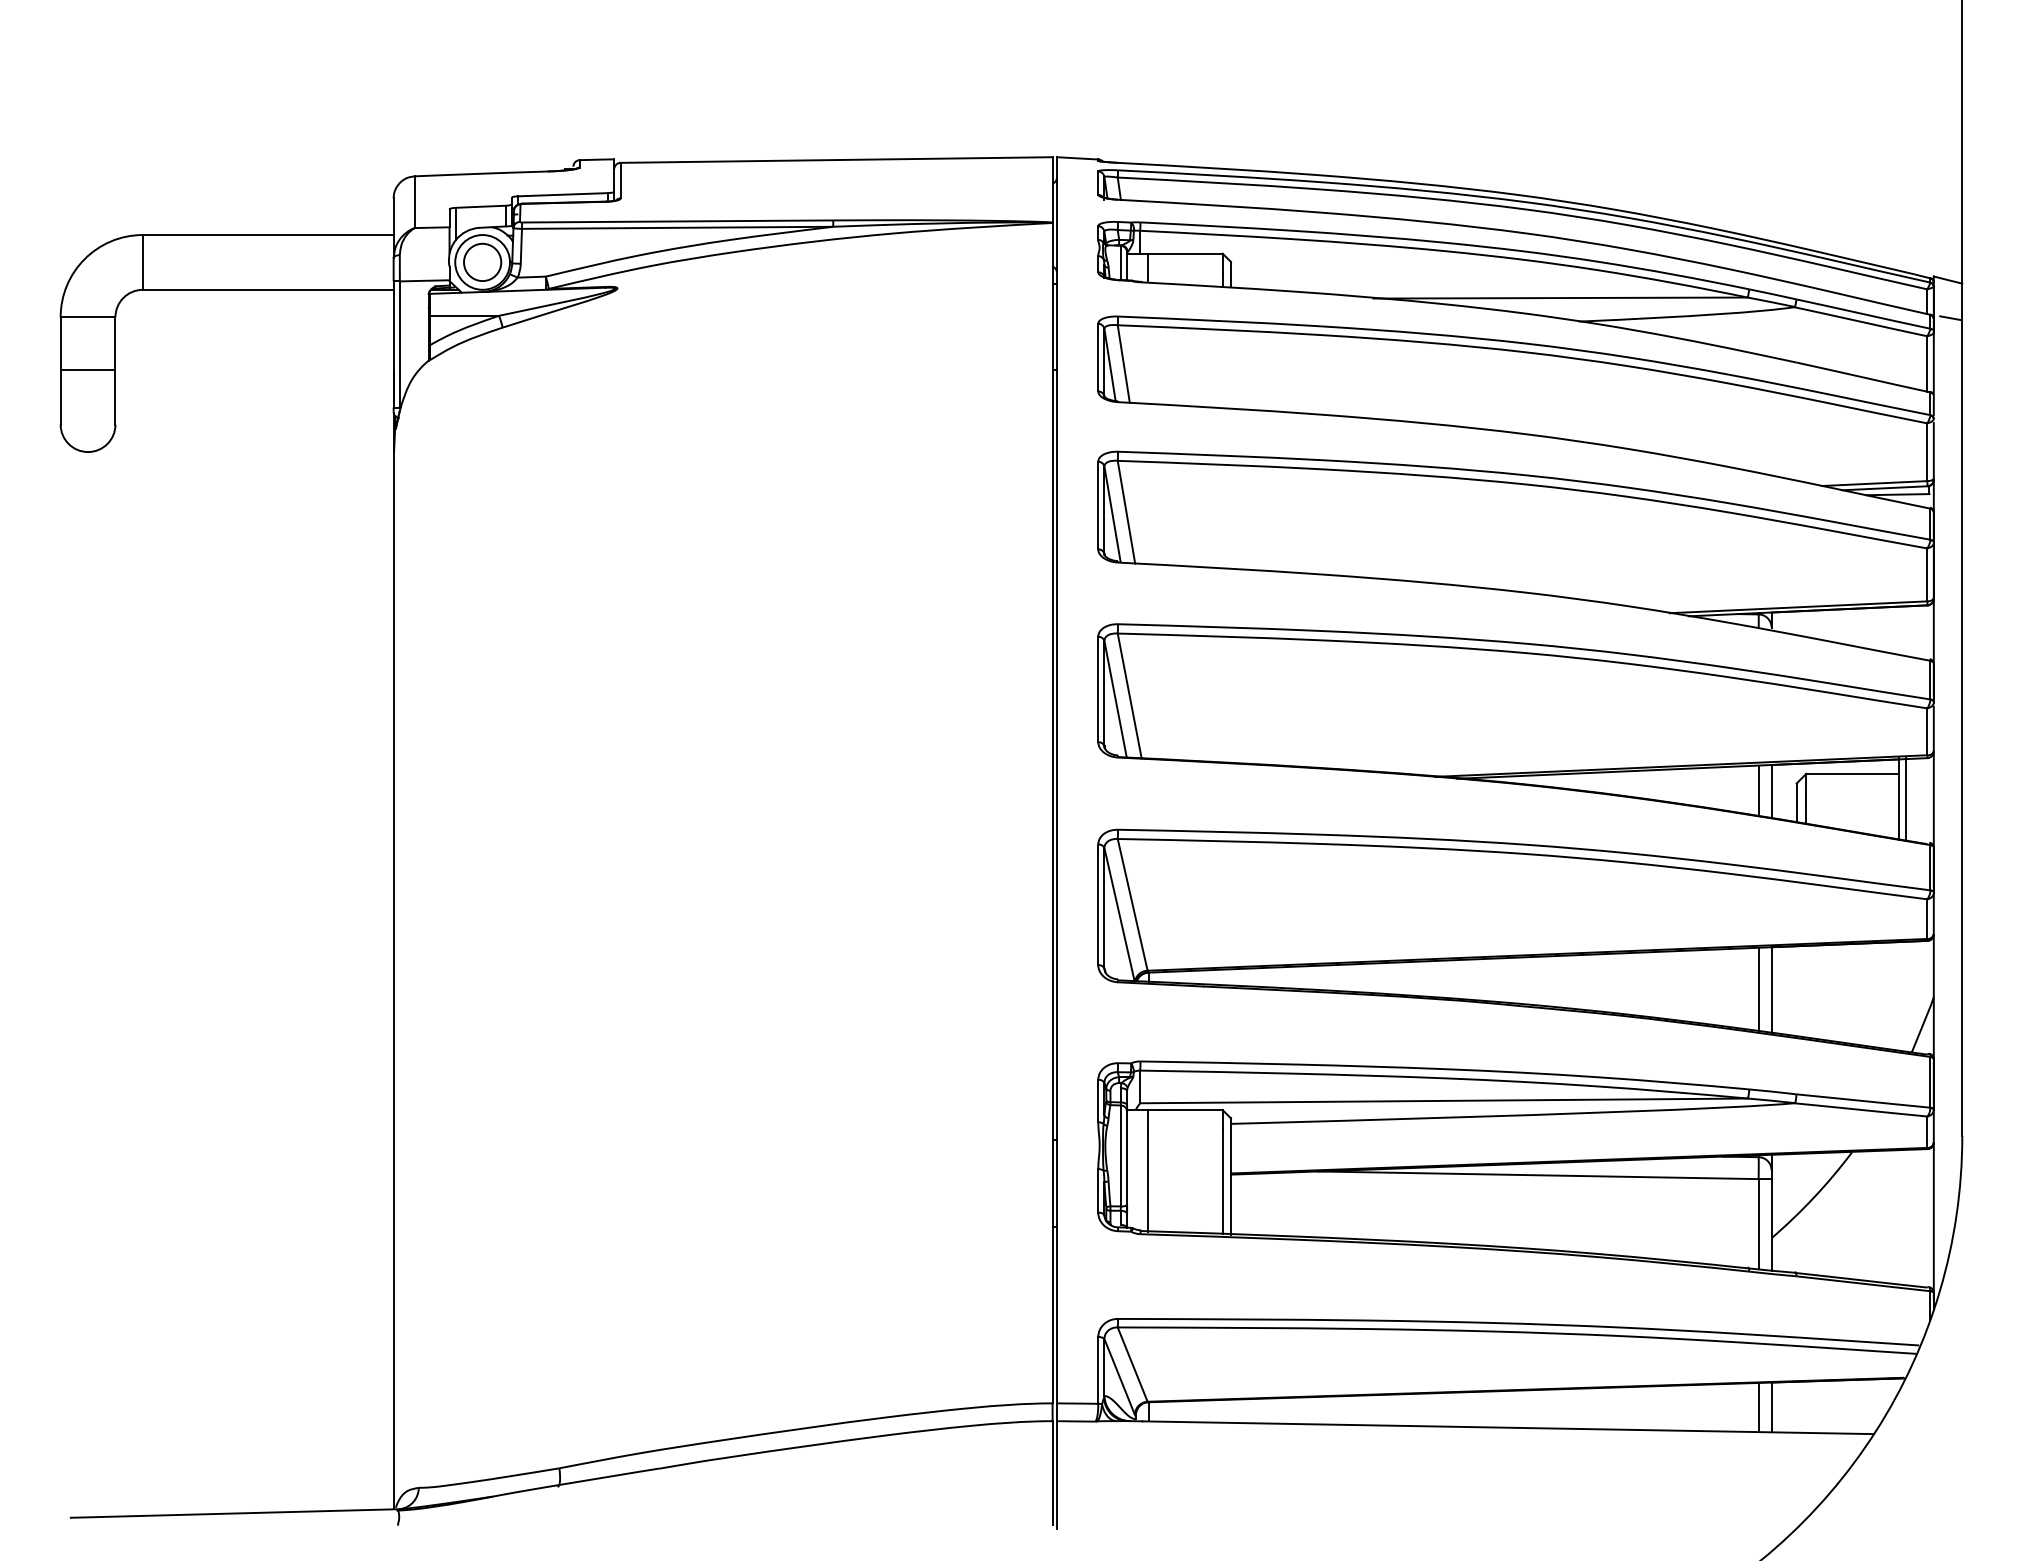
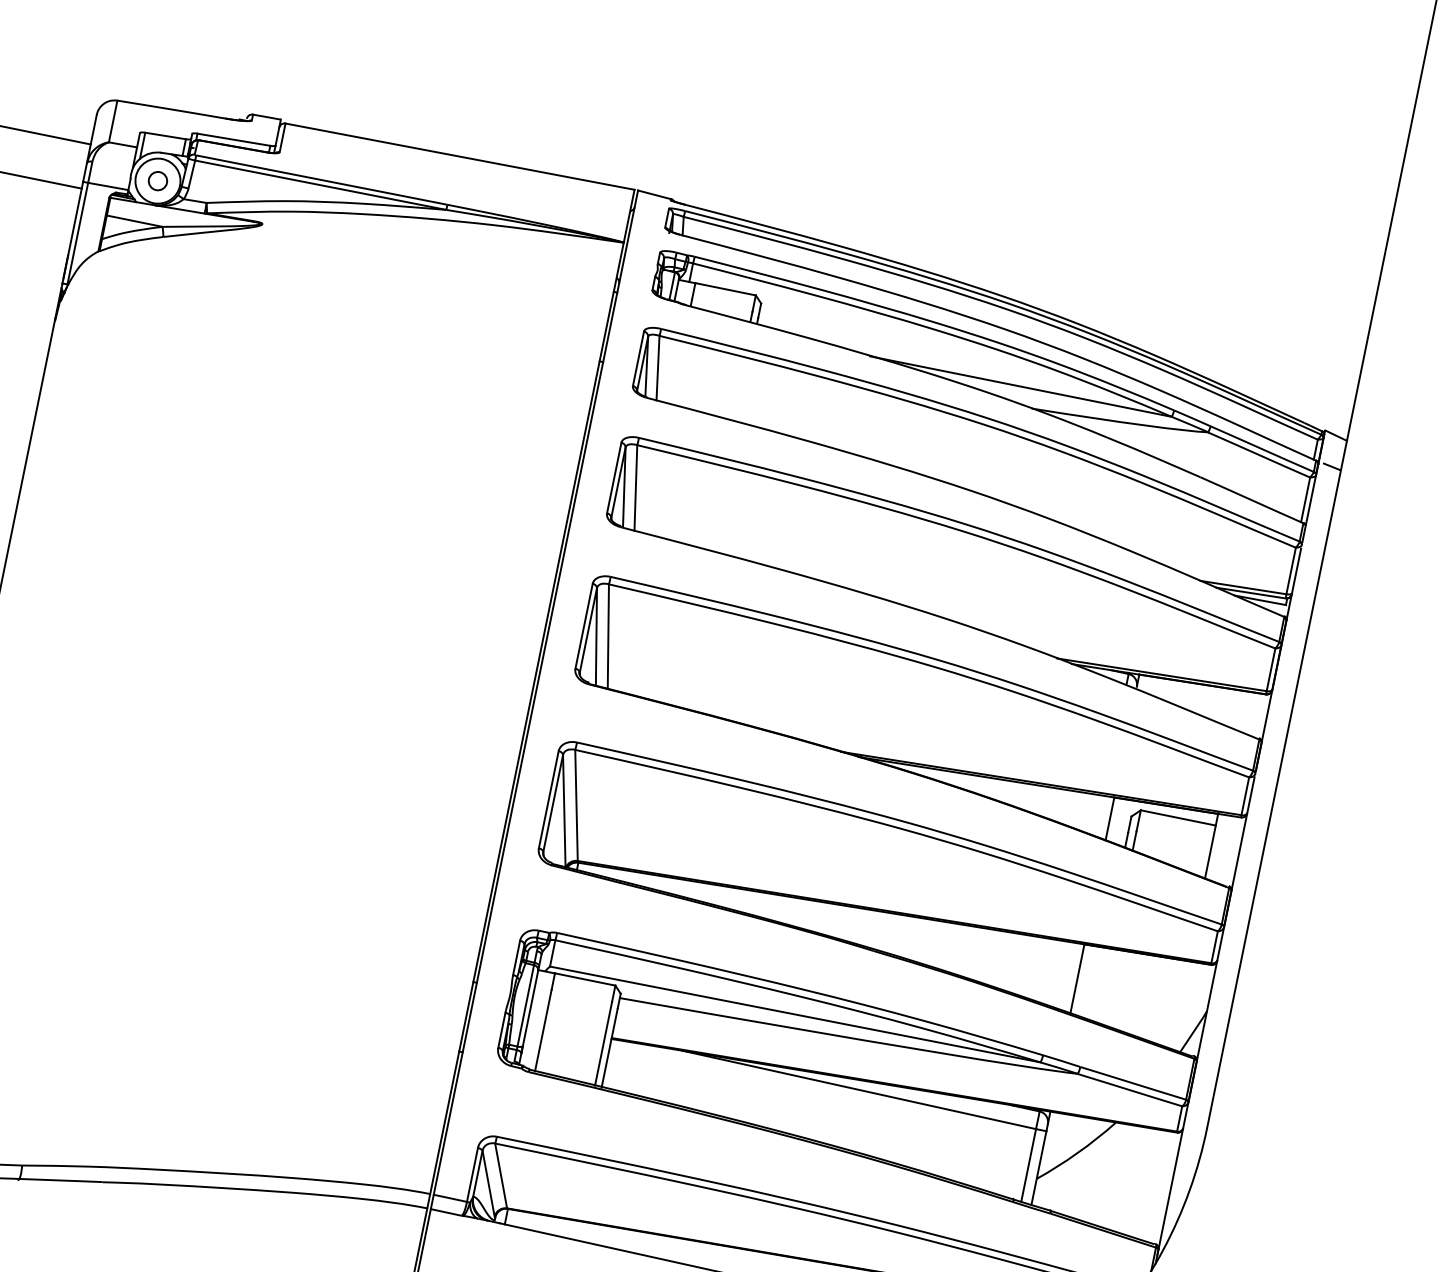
circle: (482, 262) -> (157, 181), size x0.6
line: (1758, 790) -> (1099, 815), removed
line: (1906, 799) -> (1217, 847), removed
line: (1758, 989) -> (1066, 976), removed

